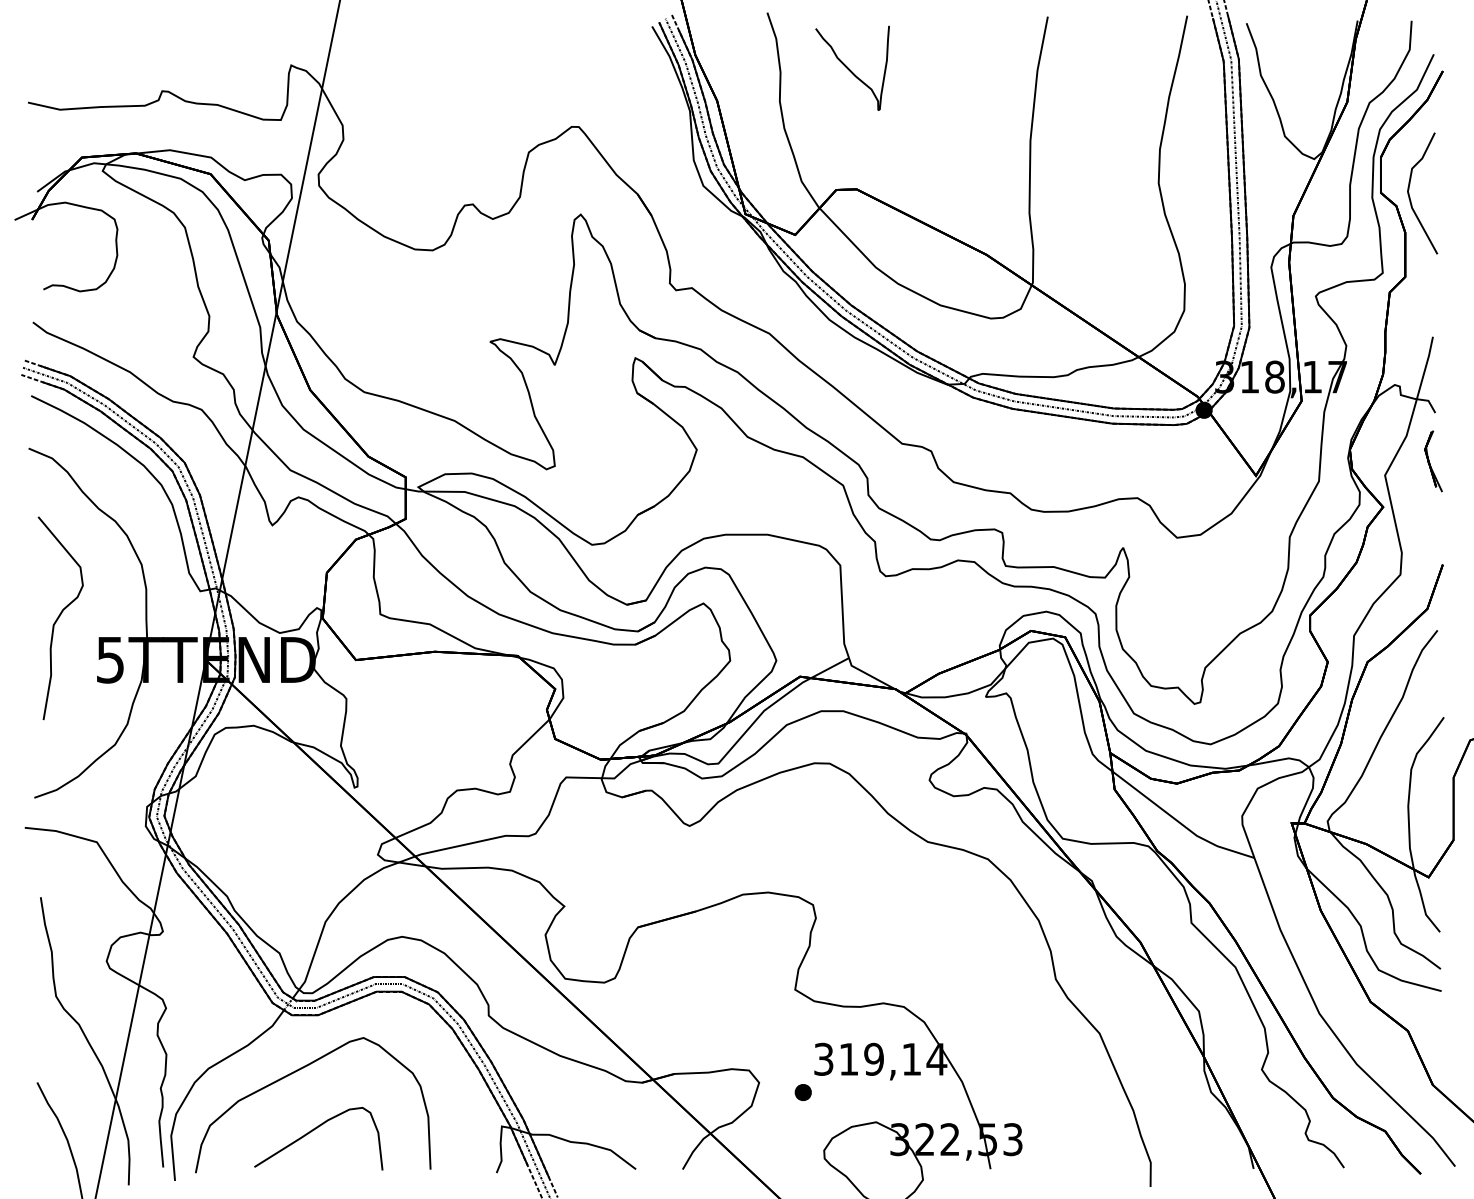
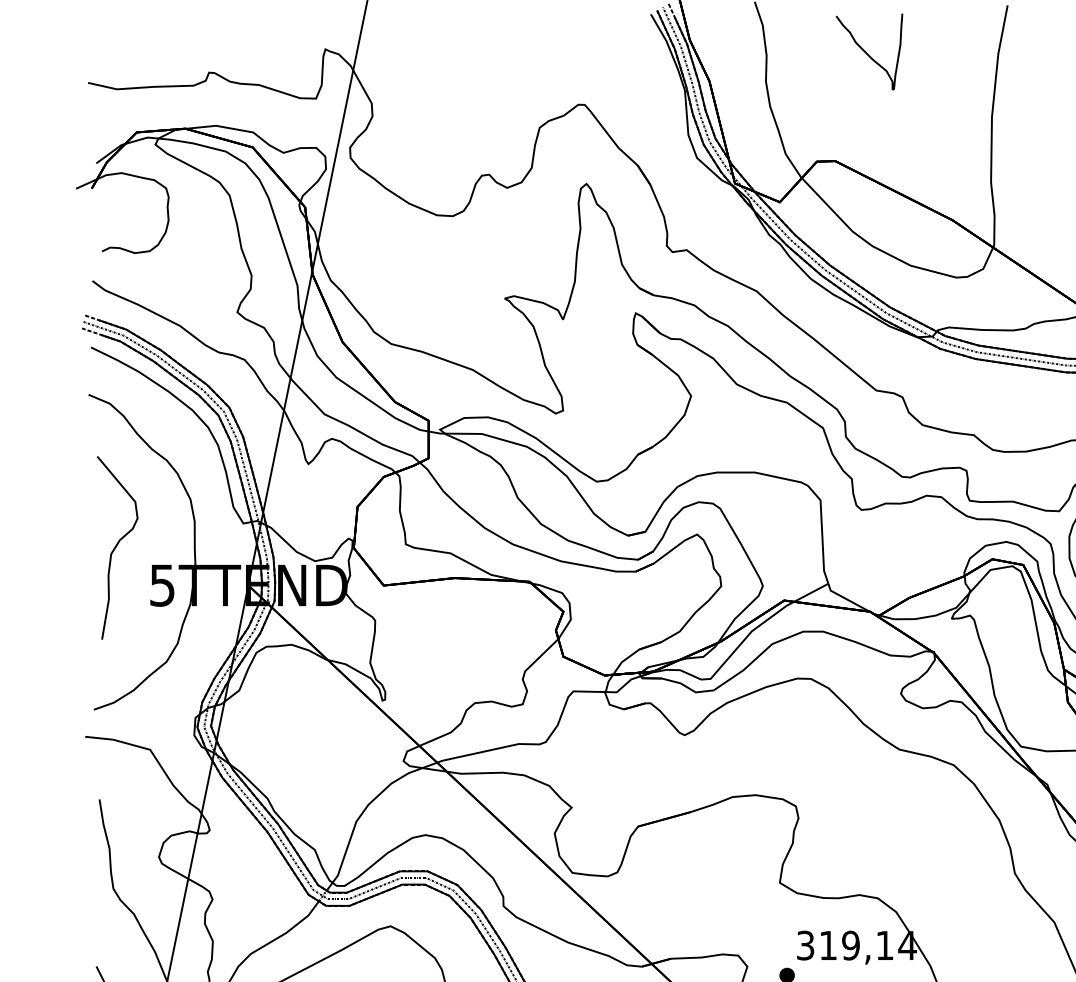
part: (852, 67) -> (869, 51), moved

